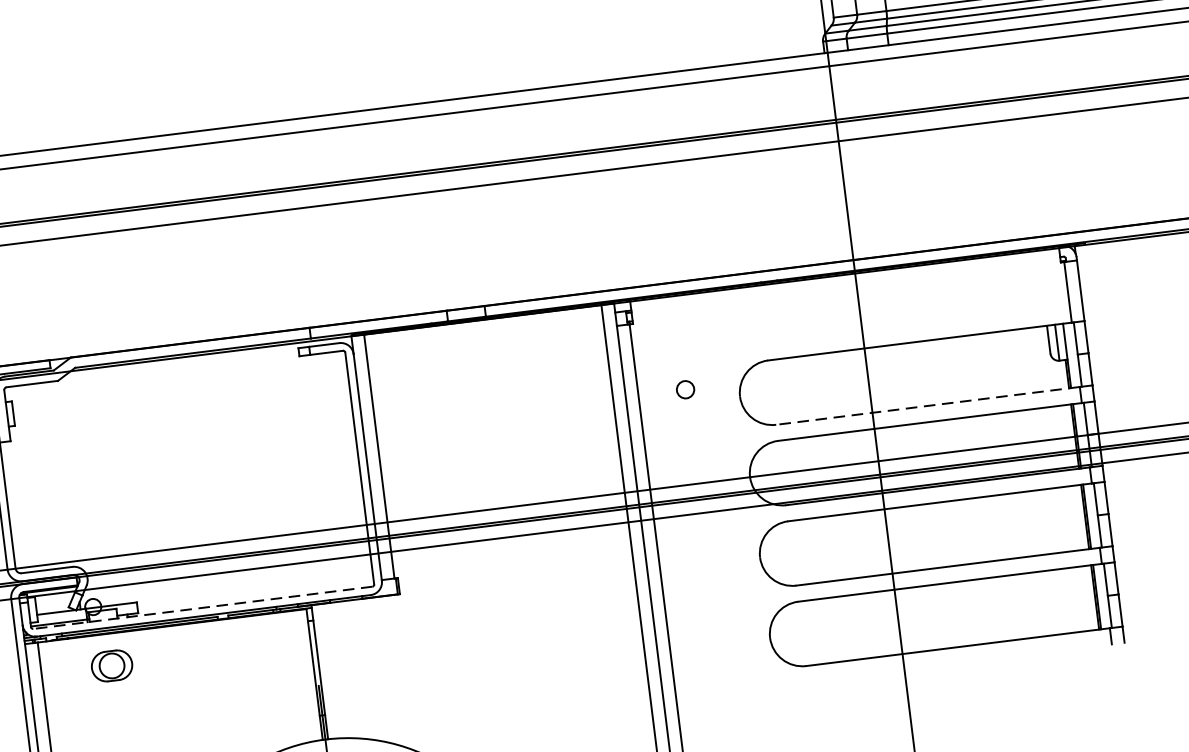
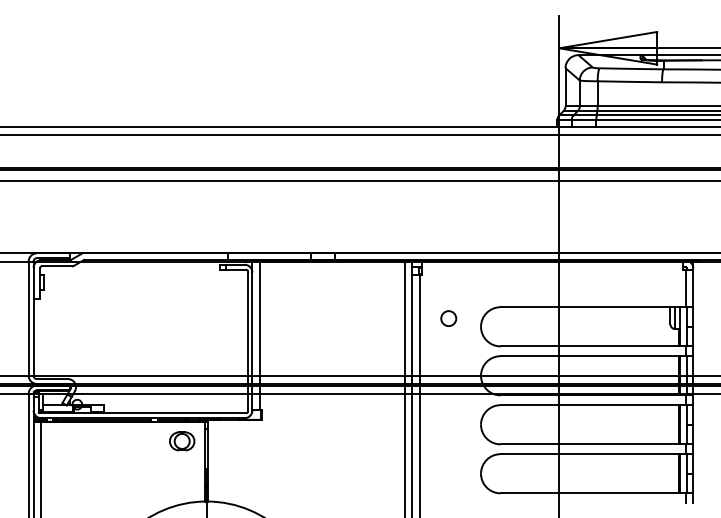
circle: (684, 389) -> (448, 318), size x1.43
line: (927, 406) -> (592, 346), dashed -> solid
line: (202, 608) -> (142, 413), dashed -> solid
part: (112, 666) -> (182, 441), moved

